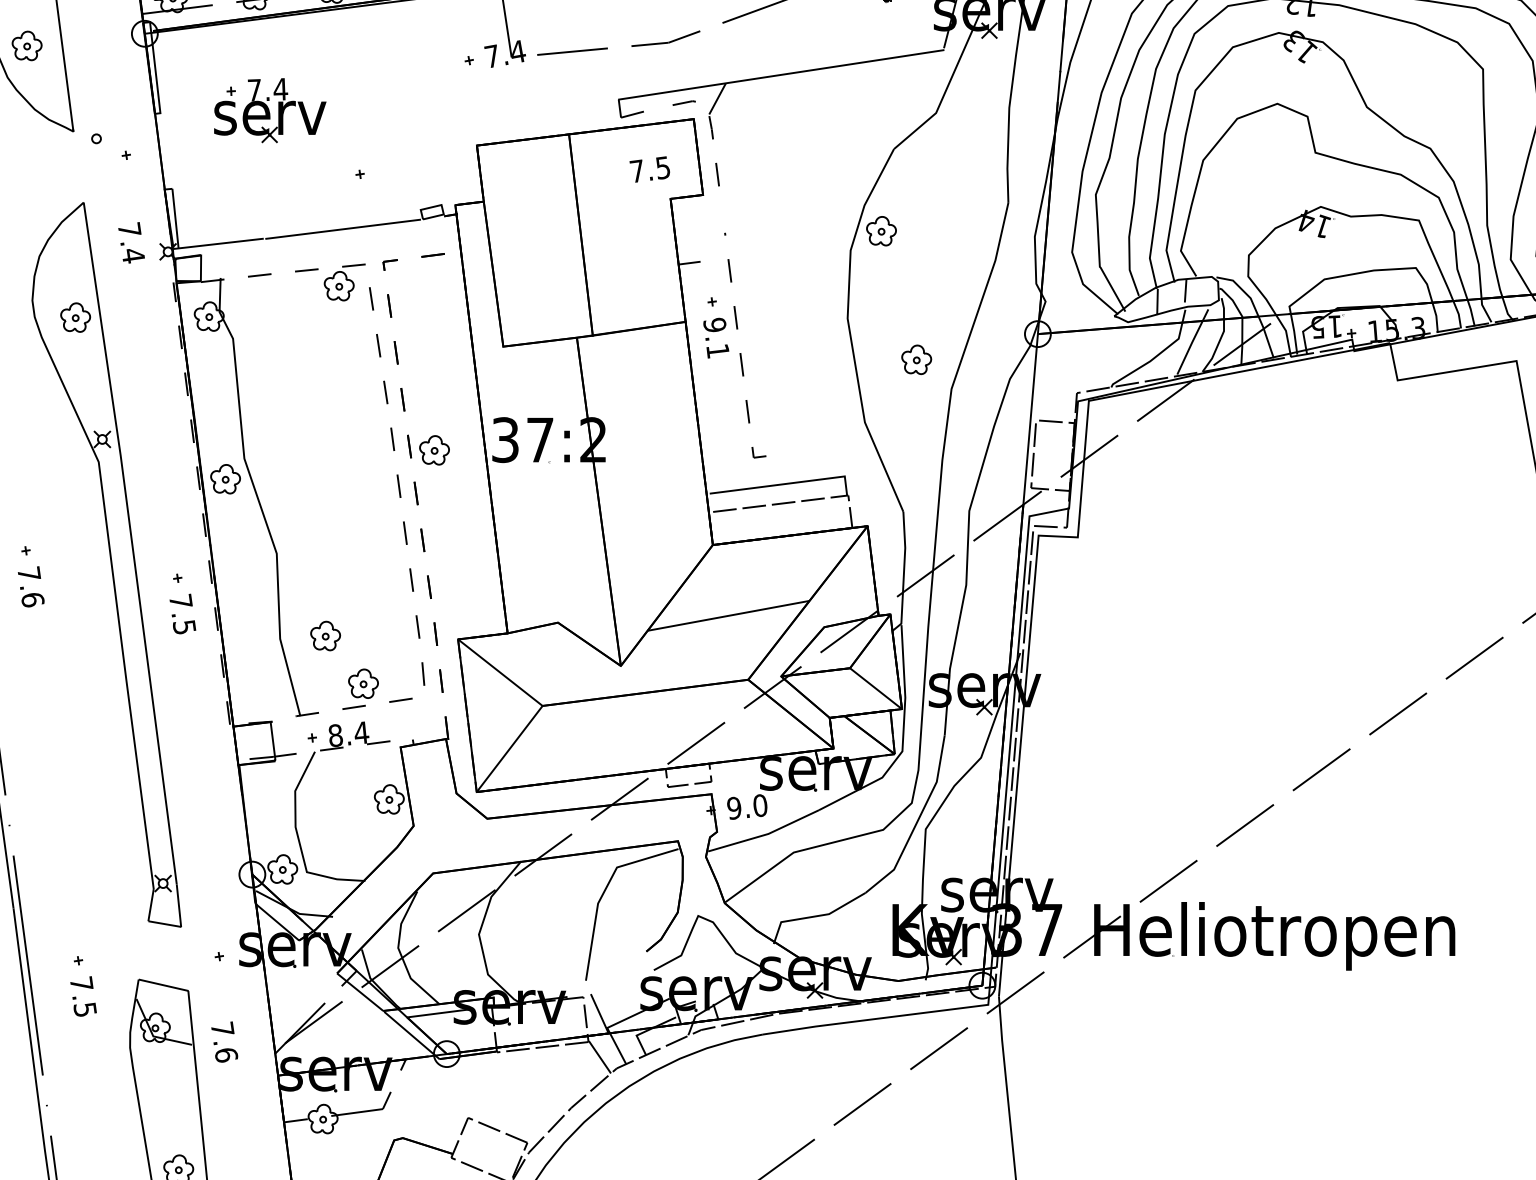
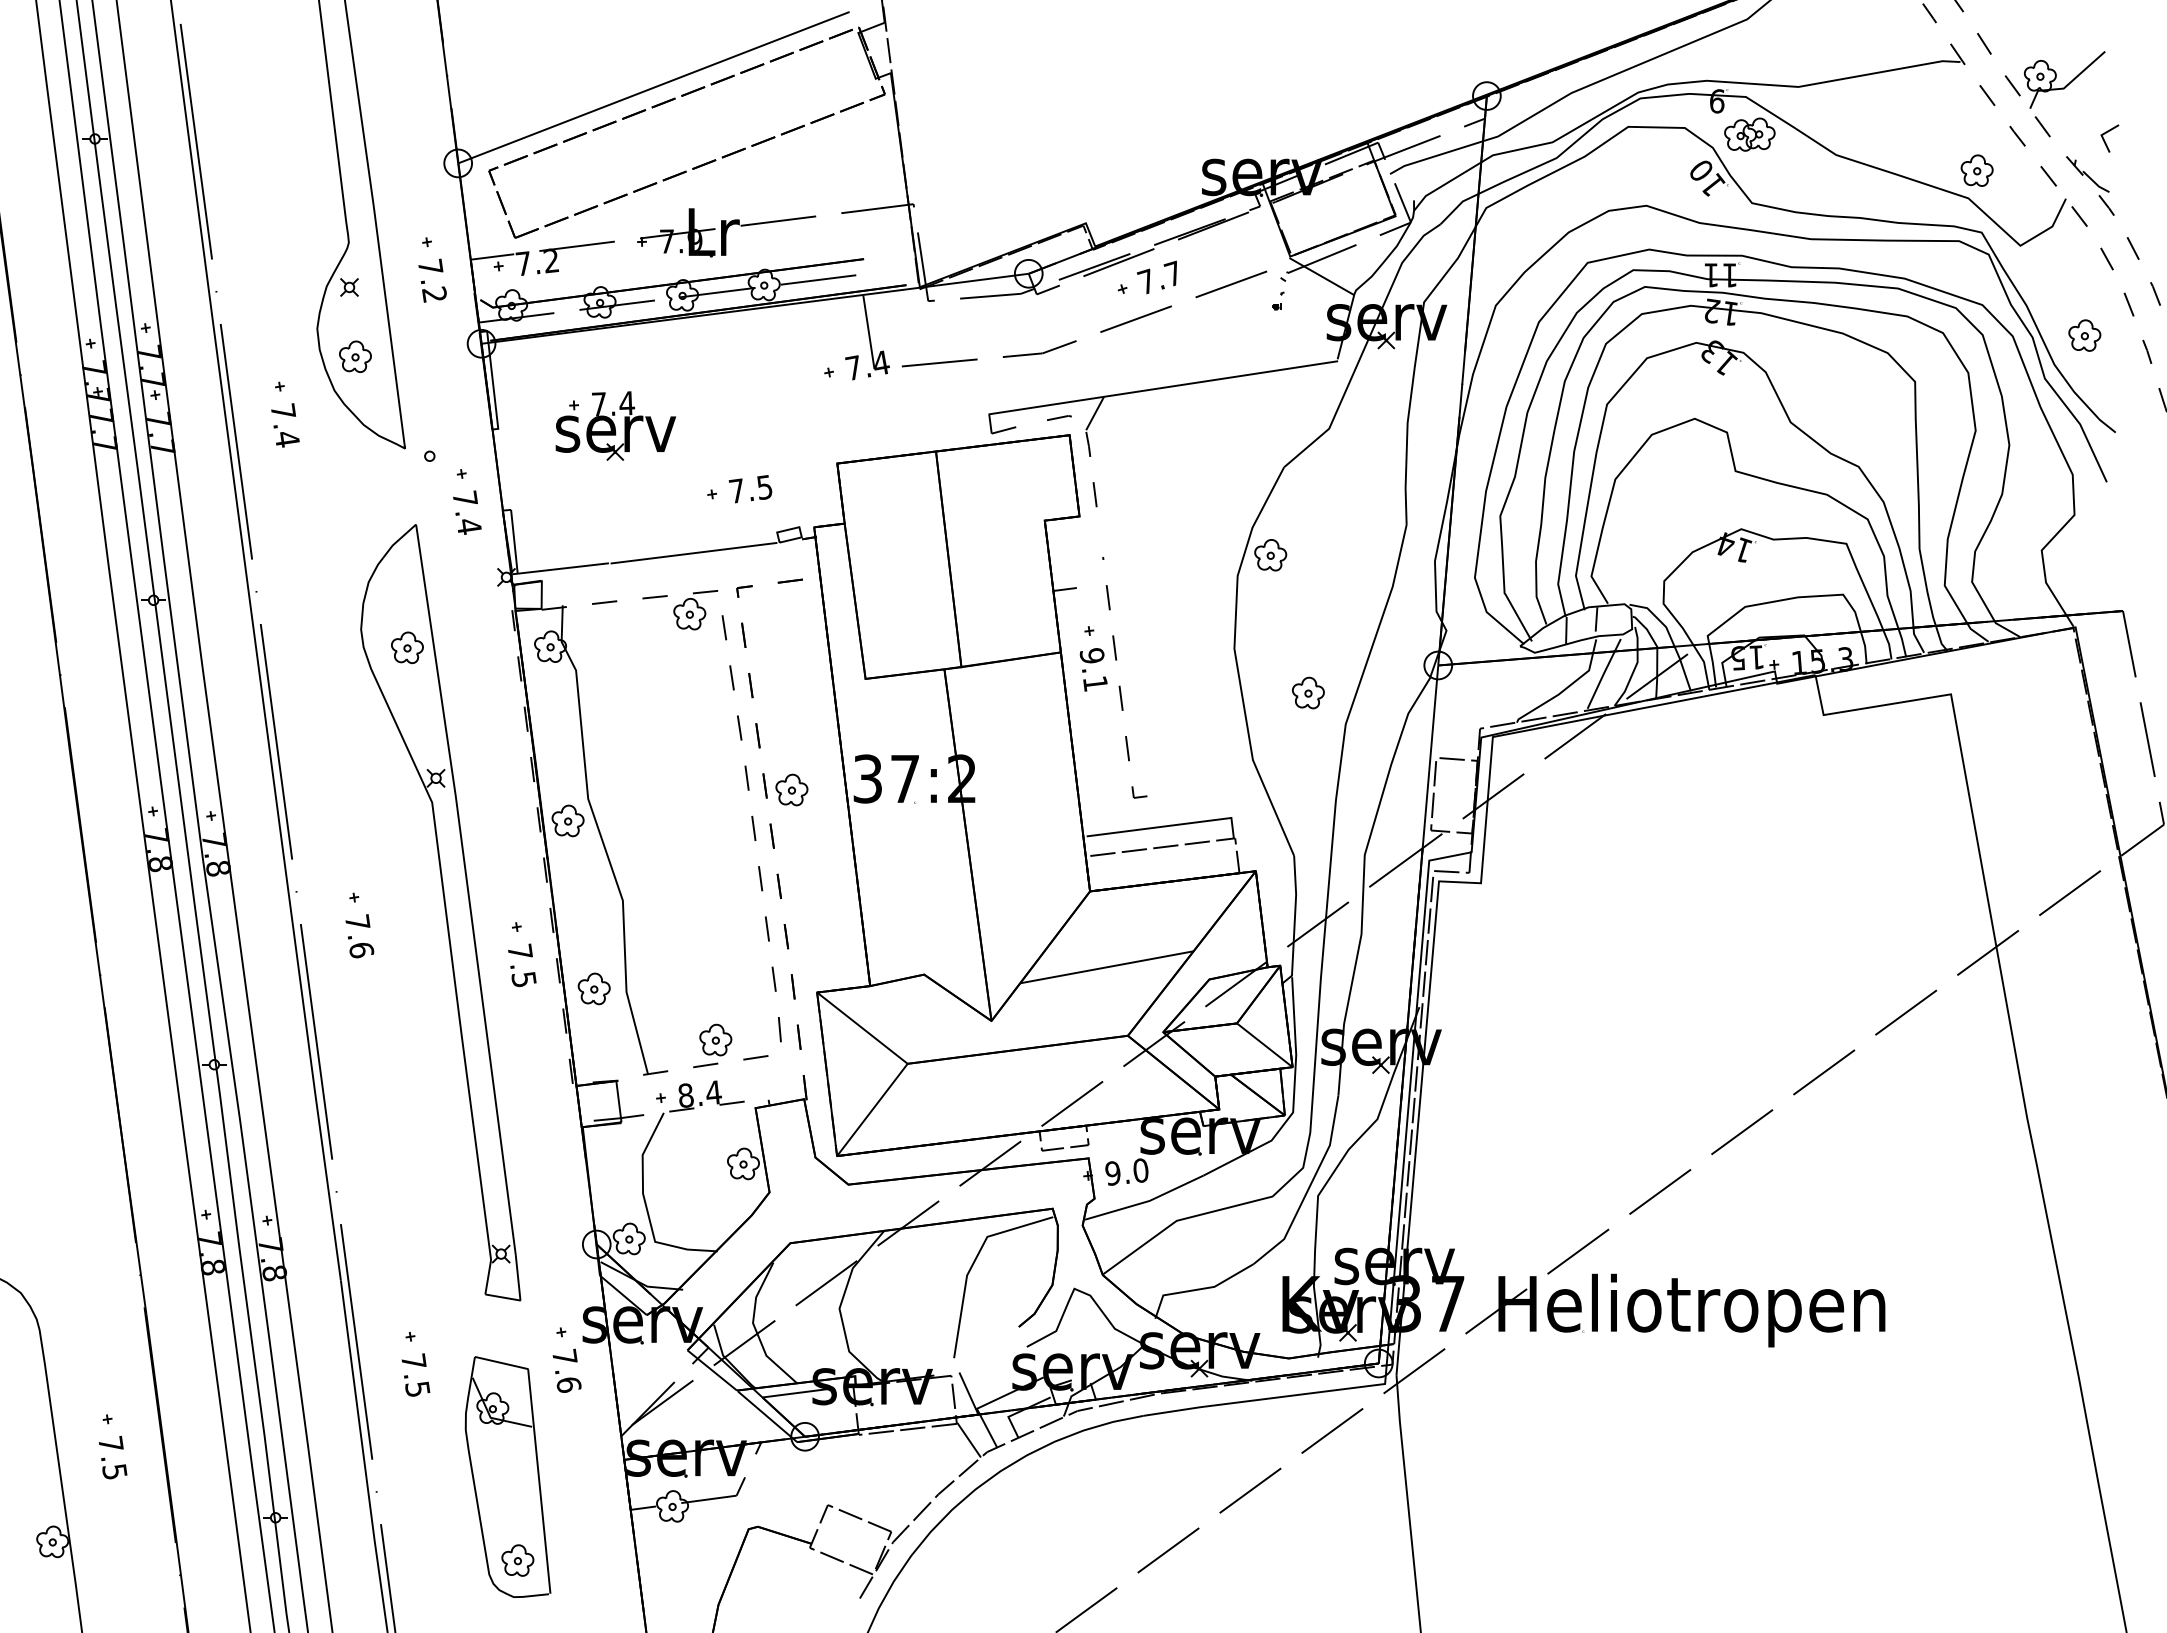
text: (649, 169) -> (750, 489), moved
text: (131, 242) -> (467, 512), moved
part: (324, 635) -> (593, 988), moved
text: (224, 1041) -> (566, 1370), moved

